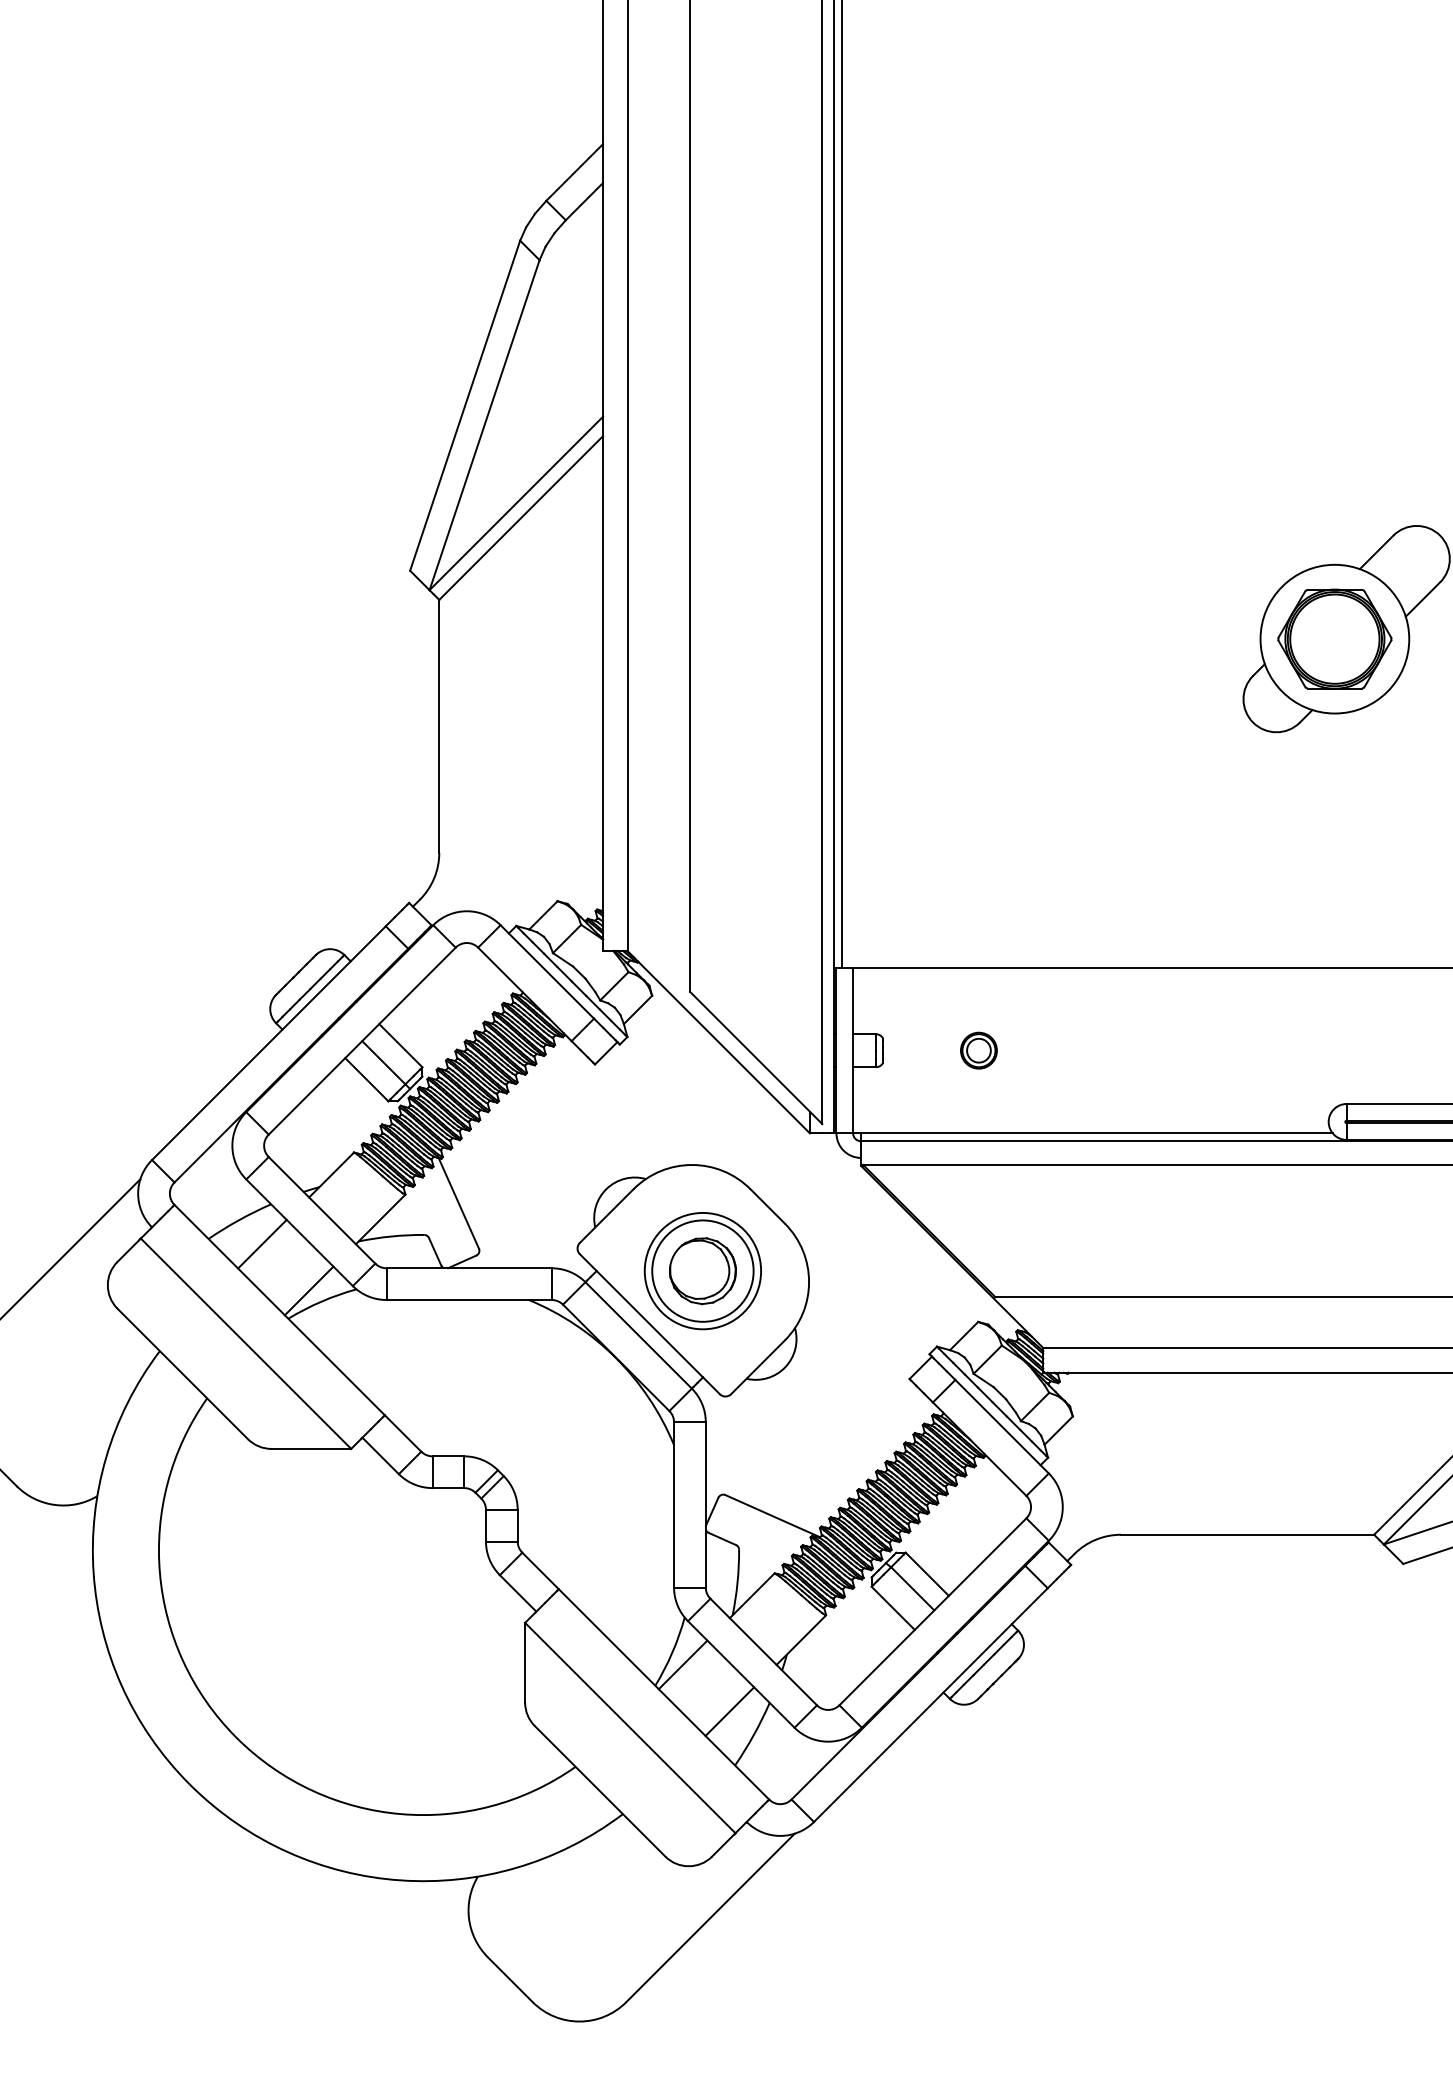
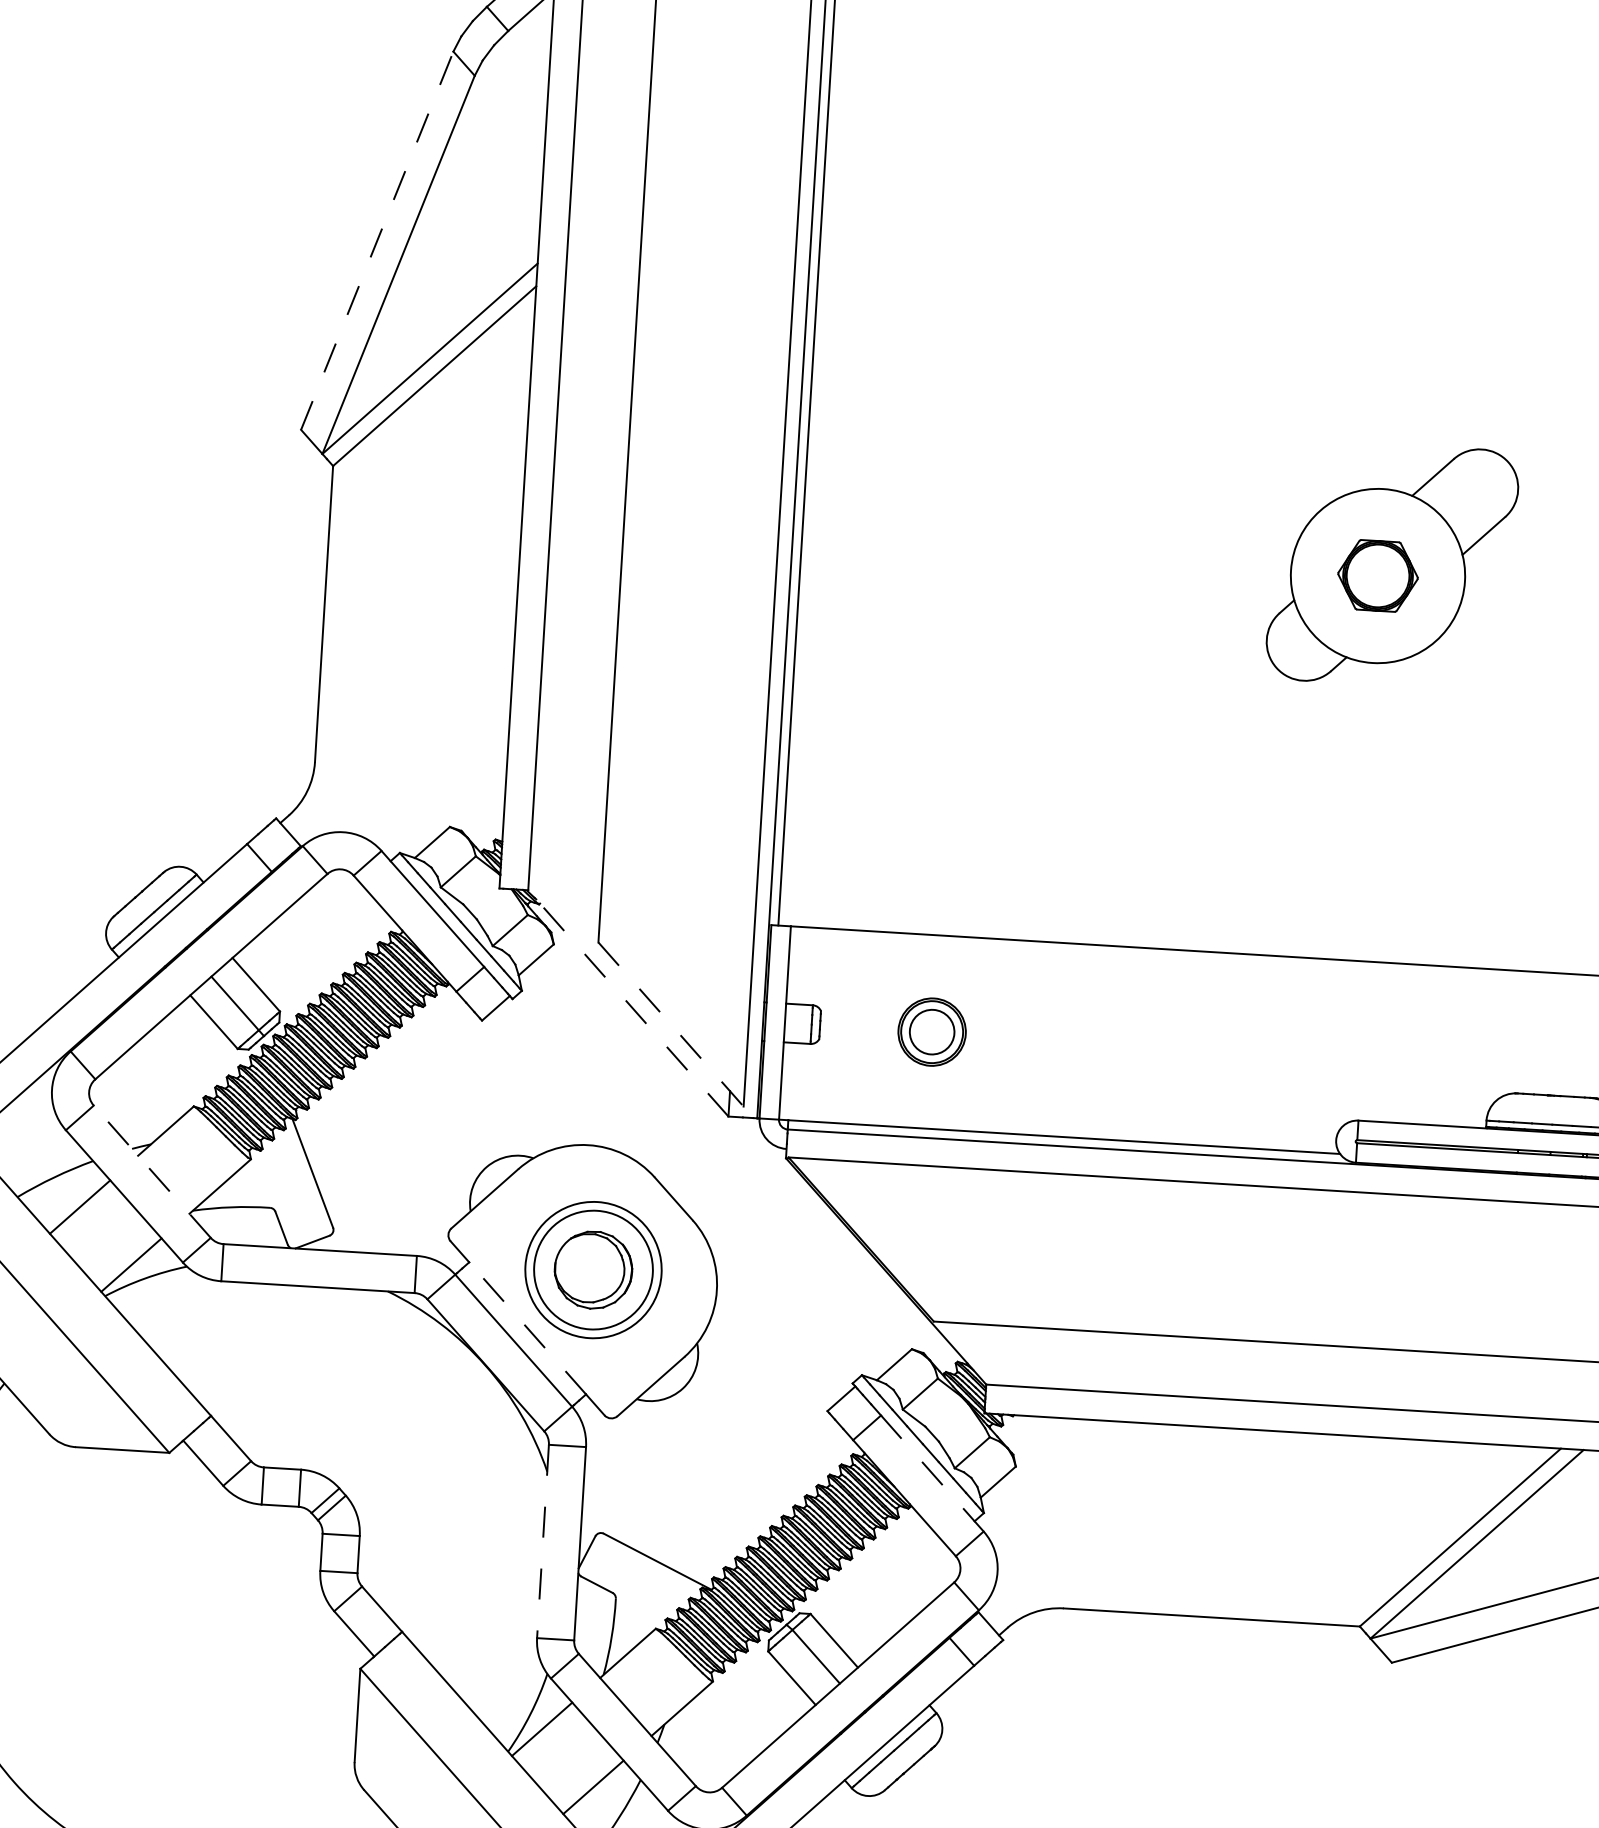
line: (465, 405) -> (377, 240), solid -> dashed
part: (1334, 638) -> (1377, 575), size x0.6
line: (718, 1042) -> (628, 1003), solid -> dashed
part: (978, 1050) -> (931, 1031), size x1.6
line: (756, 1058) -> (671, 1025), solid -> dashed
line: (321, 1209) -> (151, 1170), solid -> dashed
line: (649, 1323) -> (527, 1327), solid -> dashed
line: (1001, 1426) -> (931, 1473), solid -> dashed
line: (674, 1504) -> (543, 1541), solid -> dashed

